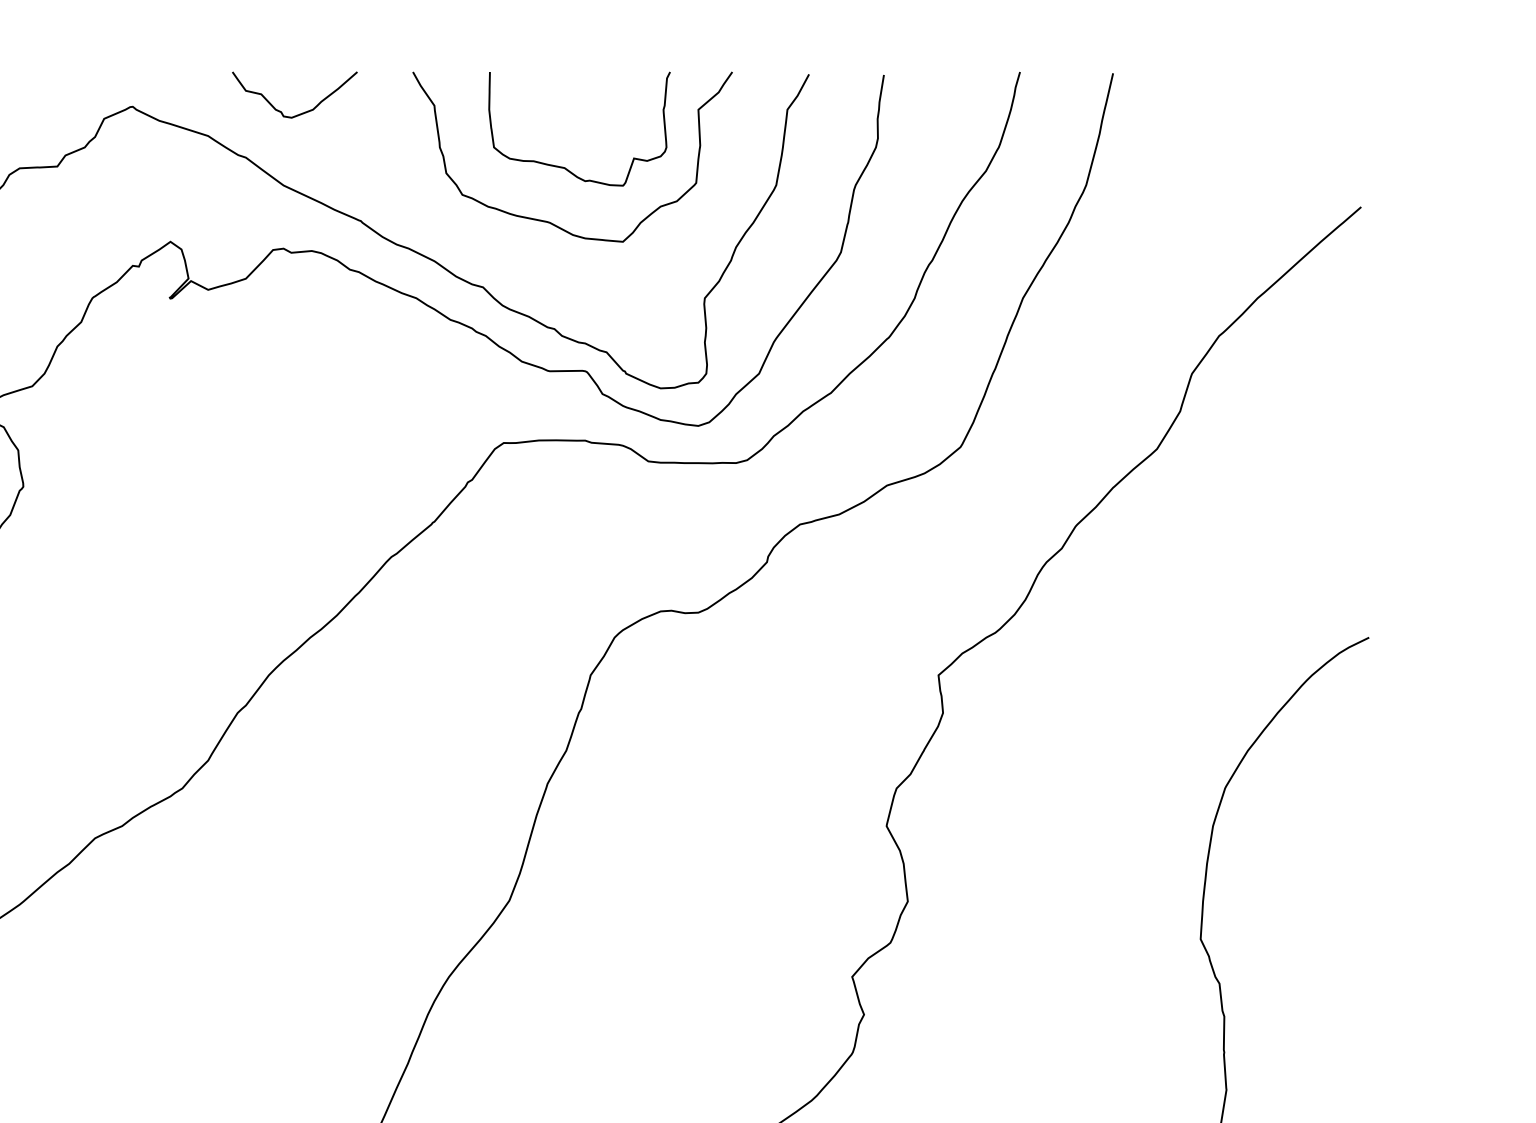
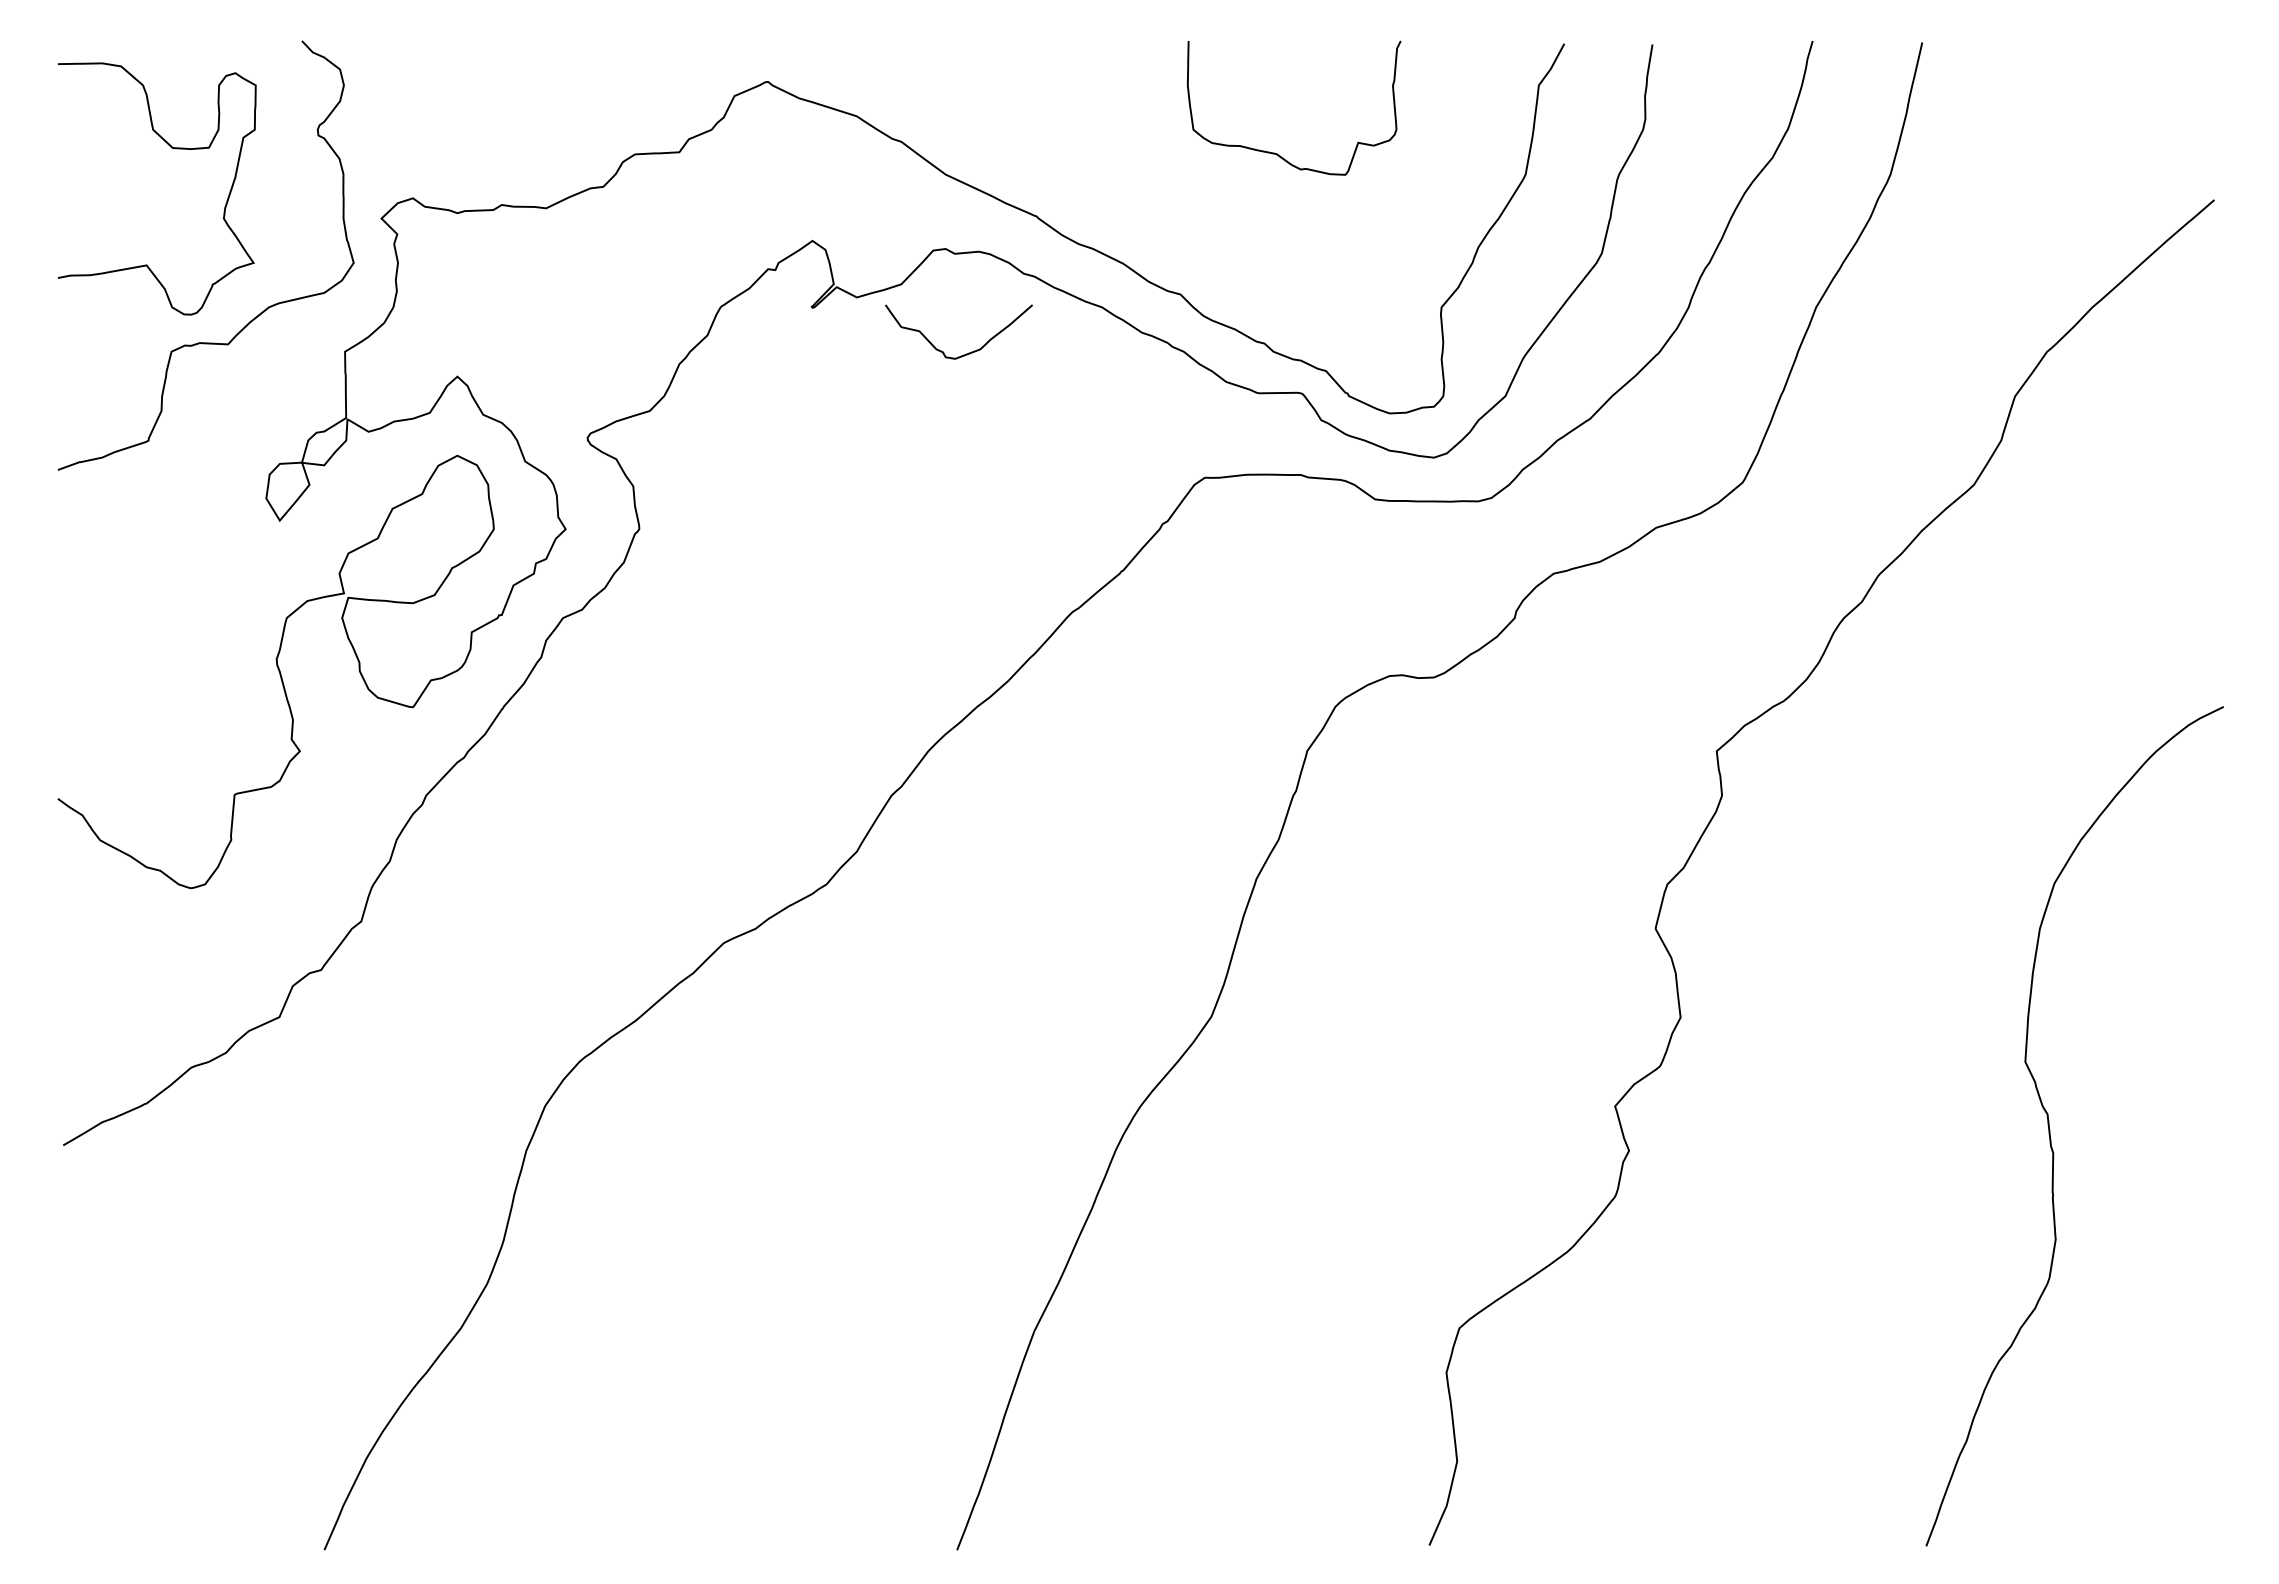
curve: (302, 112) -> (968, 352), moved
curve: (550, 221) -> (1259, 217), removed

